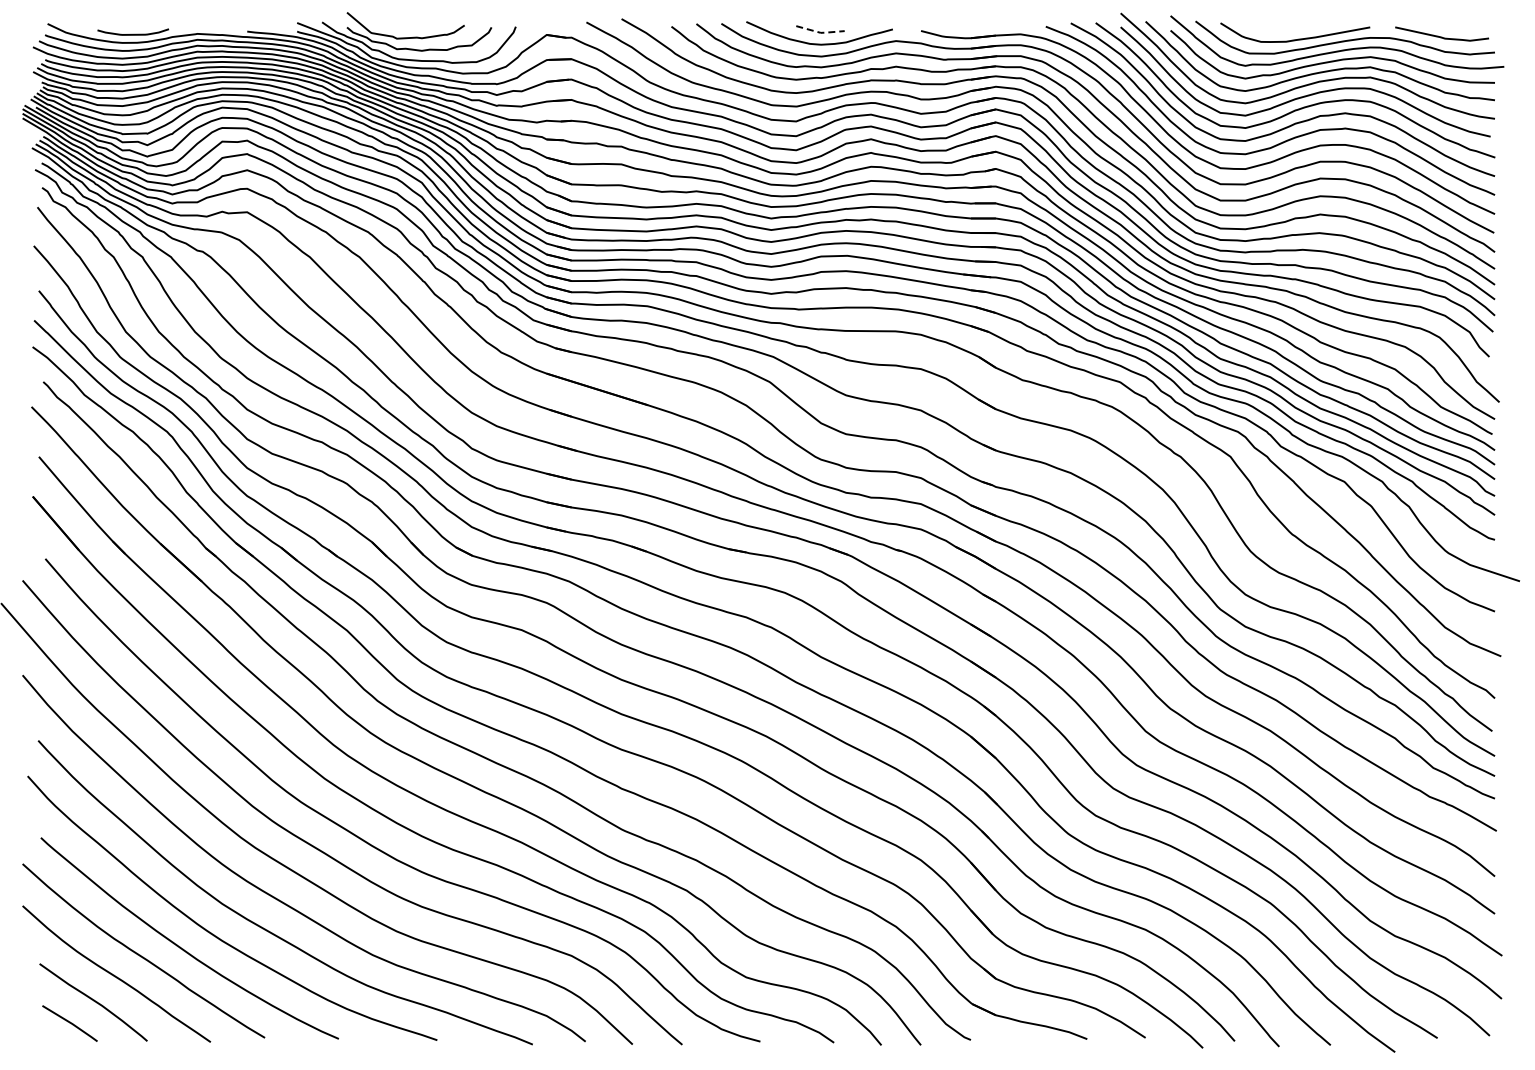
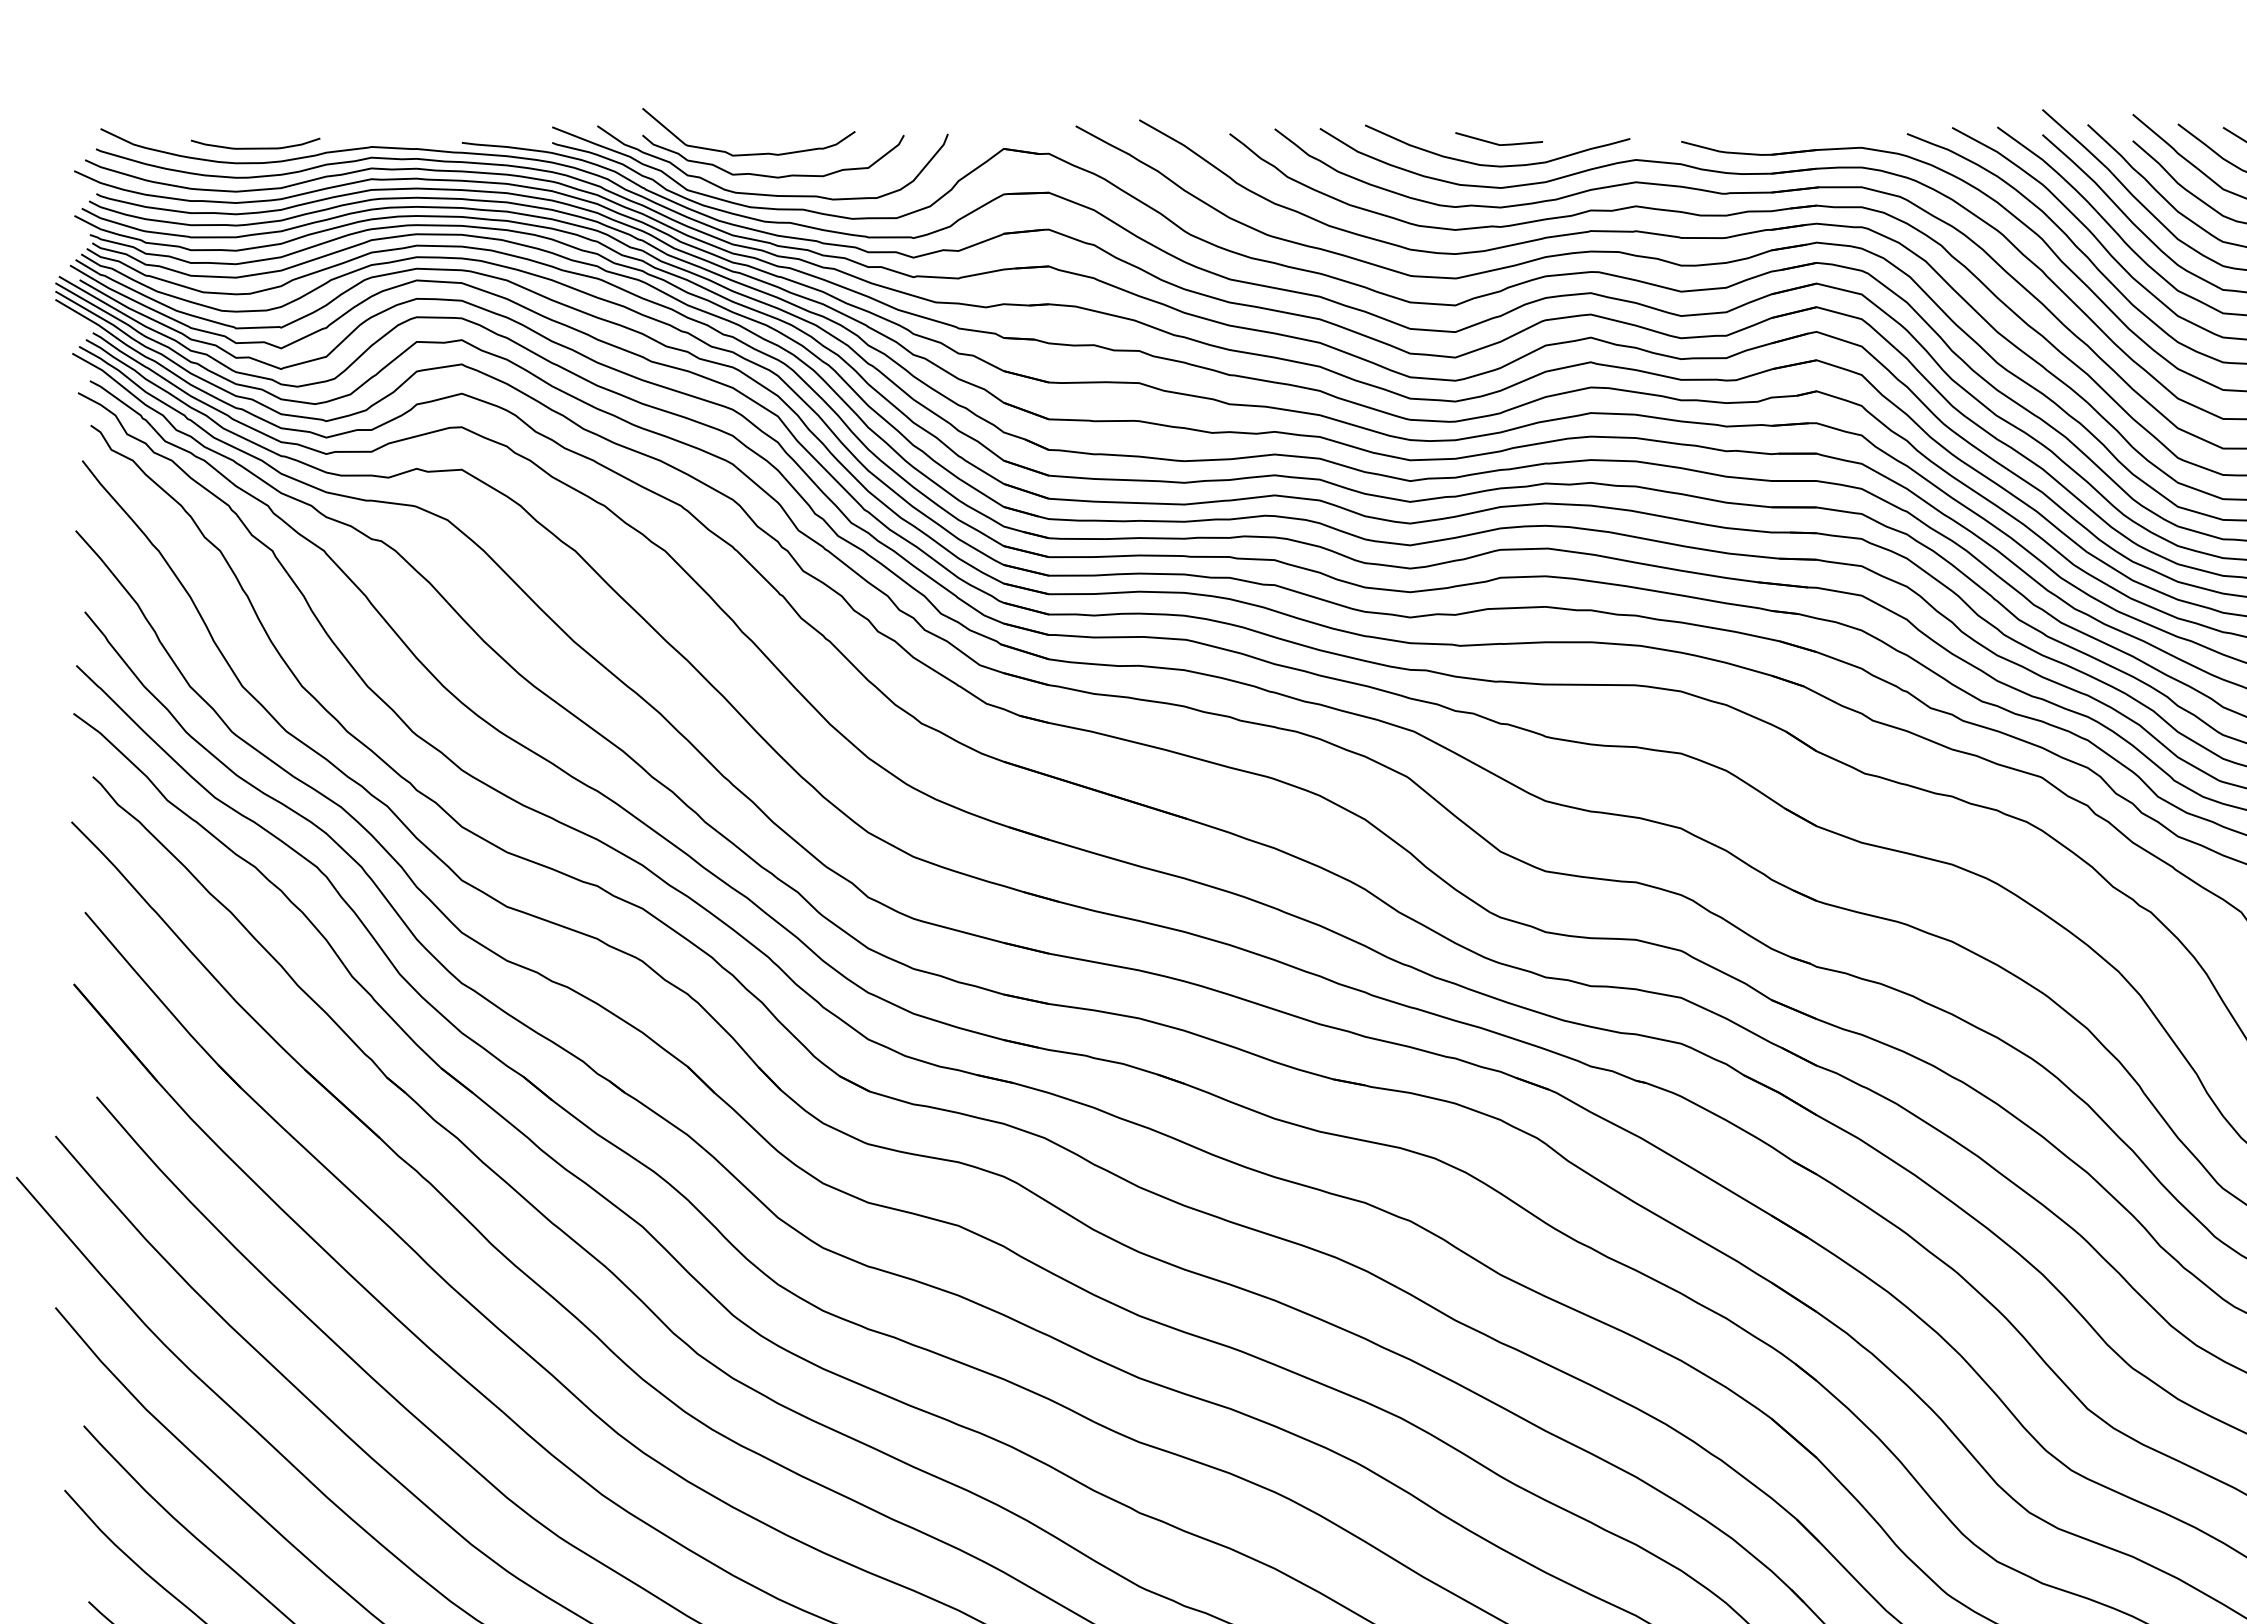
line: (820, 32) -> (1499, 144), dashed -> solid

